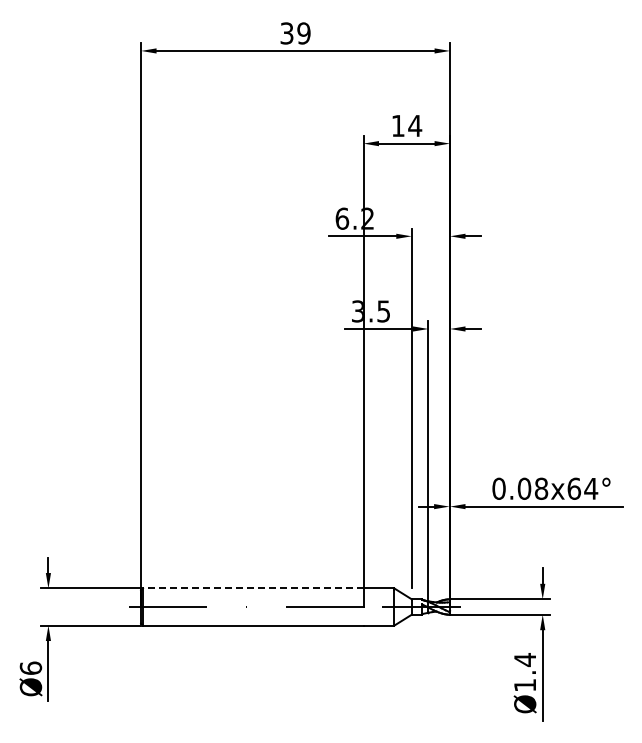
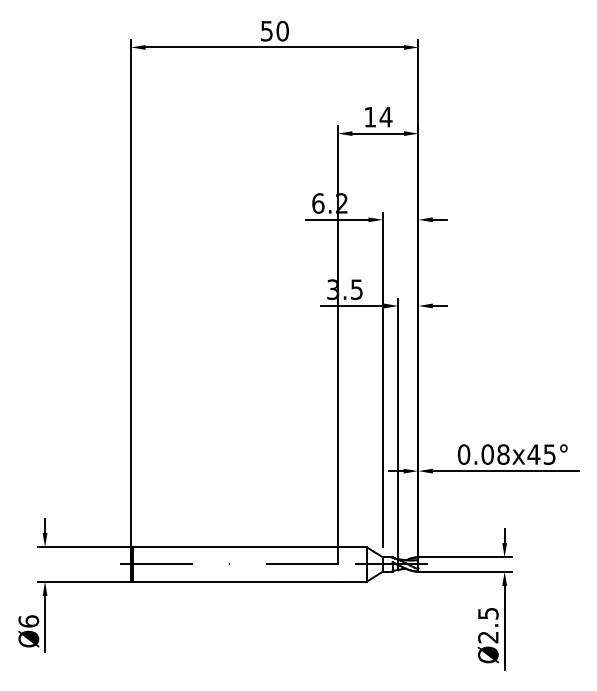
text: (295, 33) -> (274, 31), 39 -> 50
text: (582, 488) -> (541, 454), 0.08x64° -> 0.08x45°
line: (252, 588) -> (234, 547), dashed -> solid
text: (525, 672) -> (488, 625), Ø1.4 -> Ø2.5

